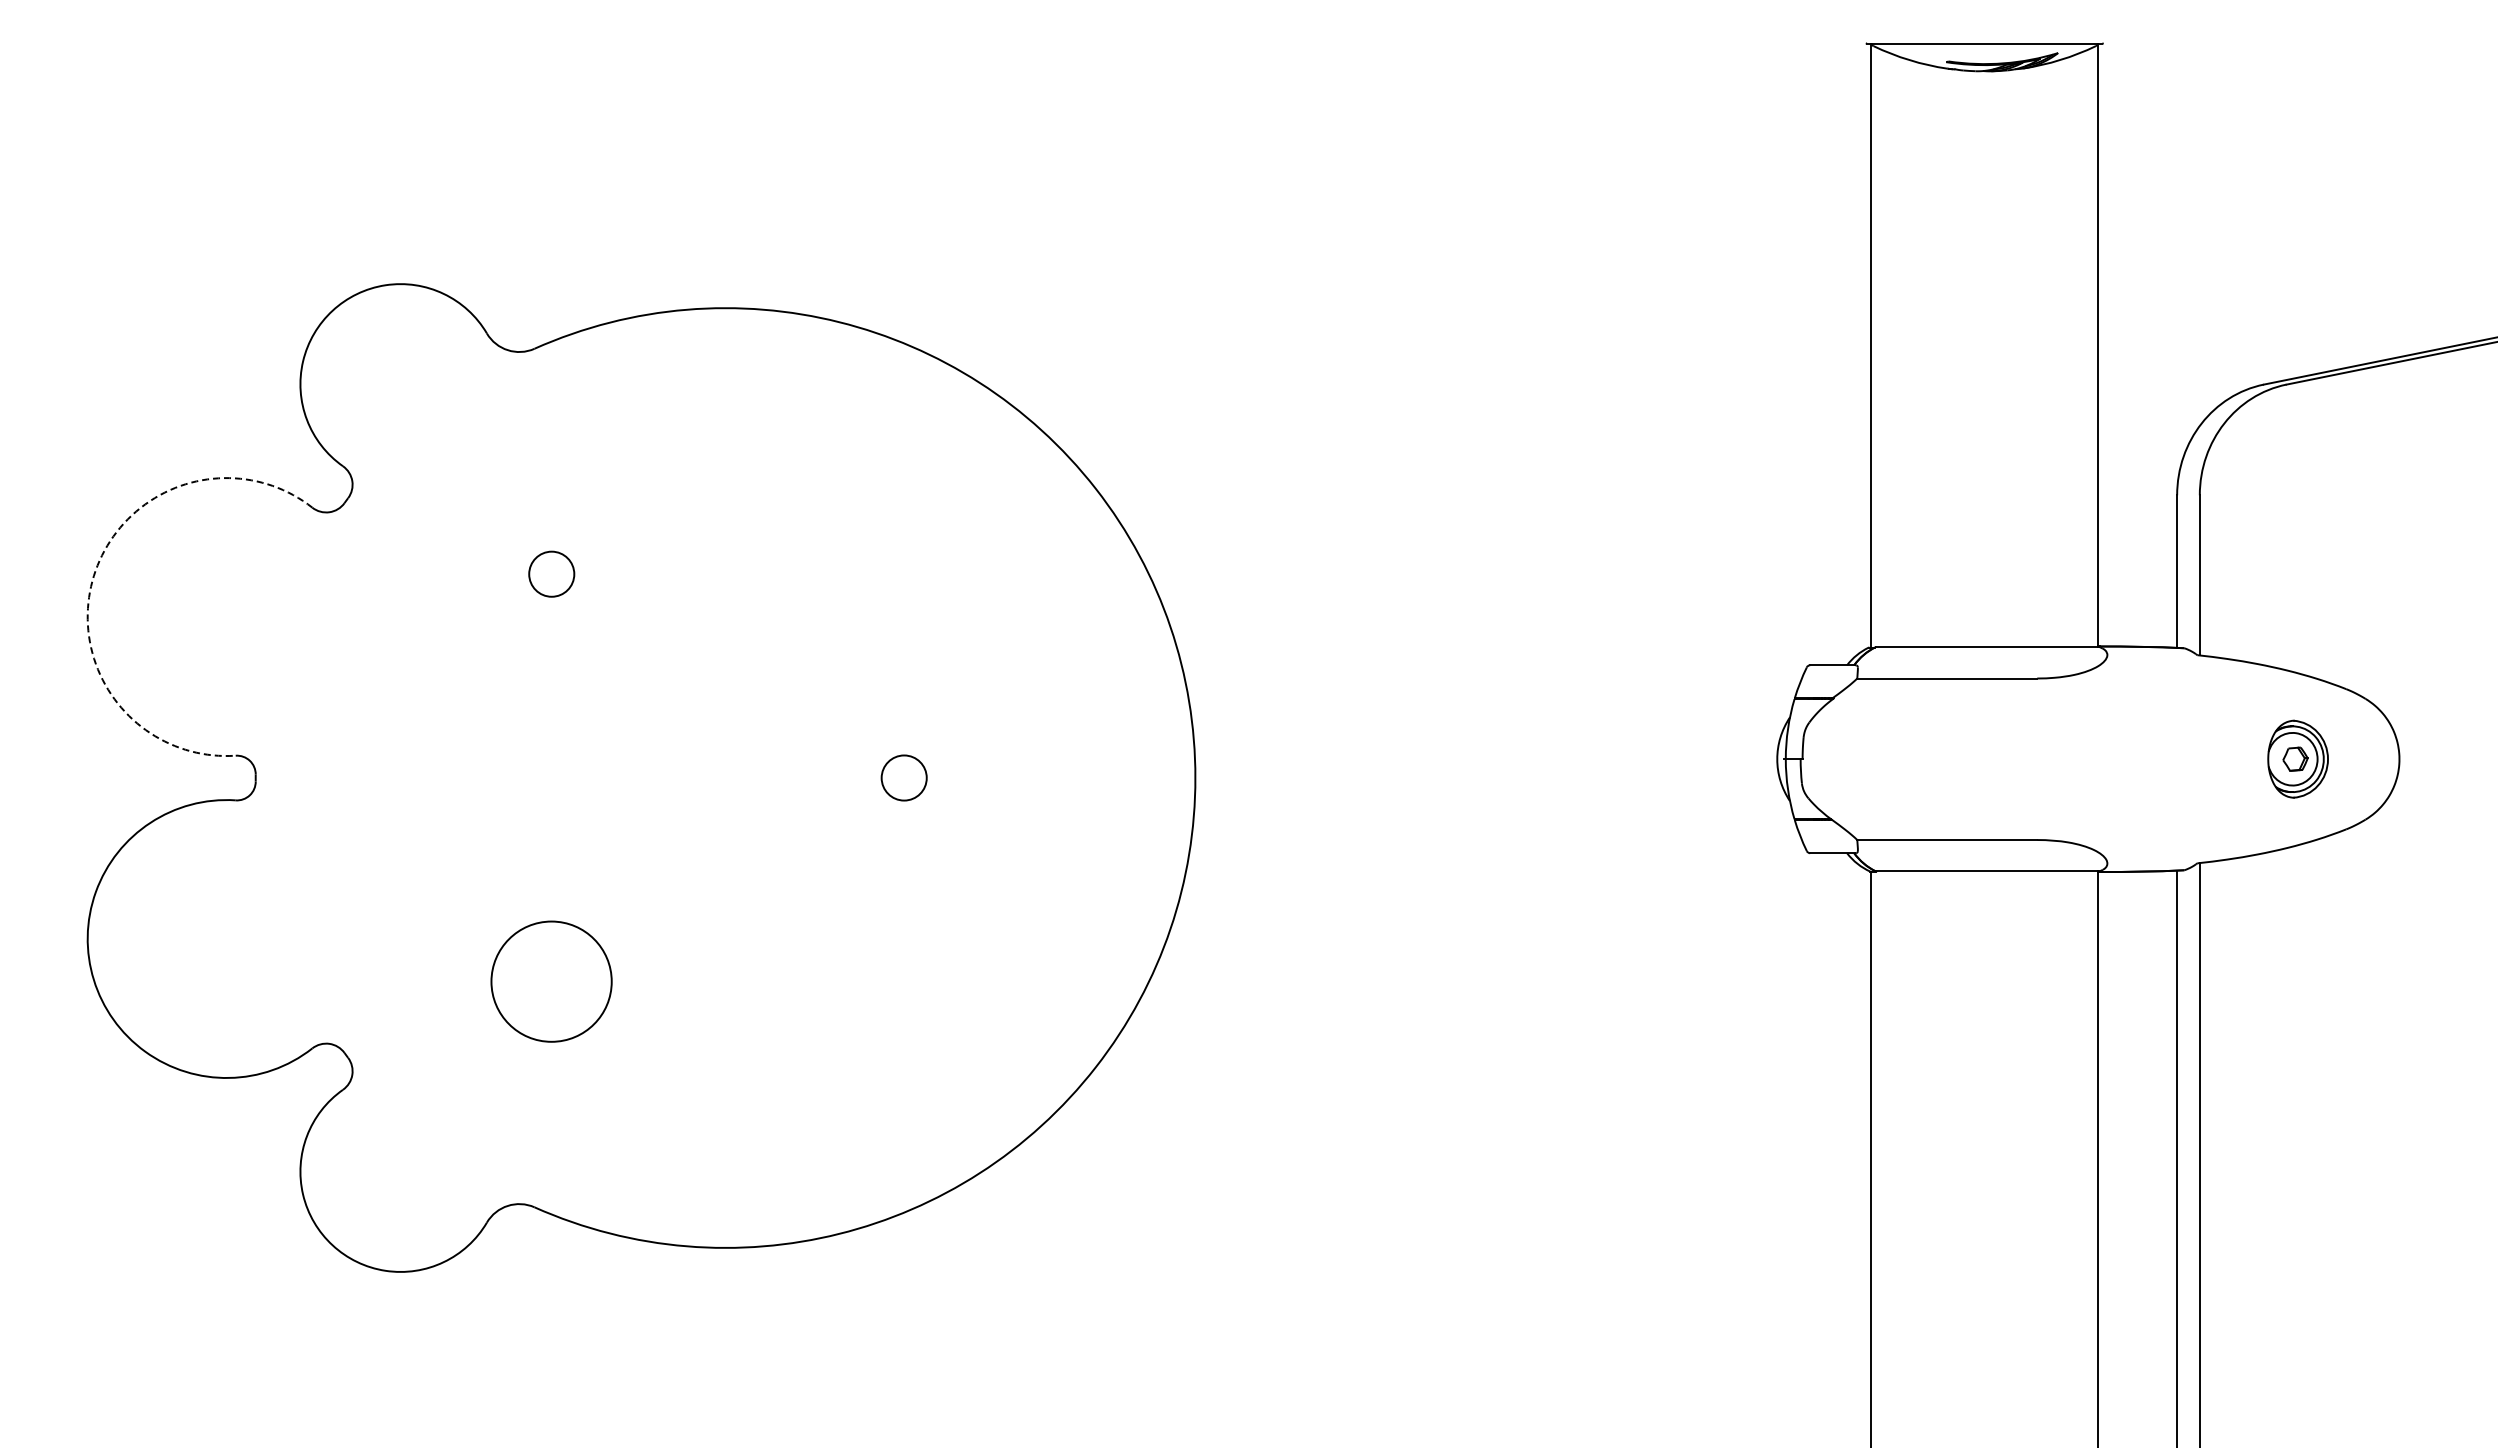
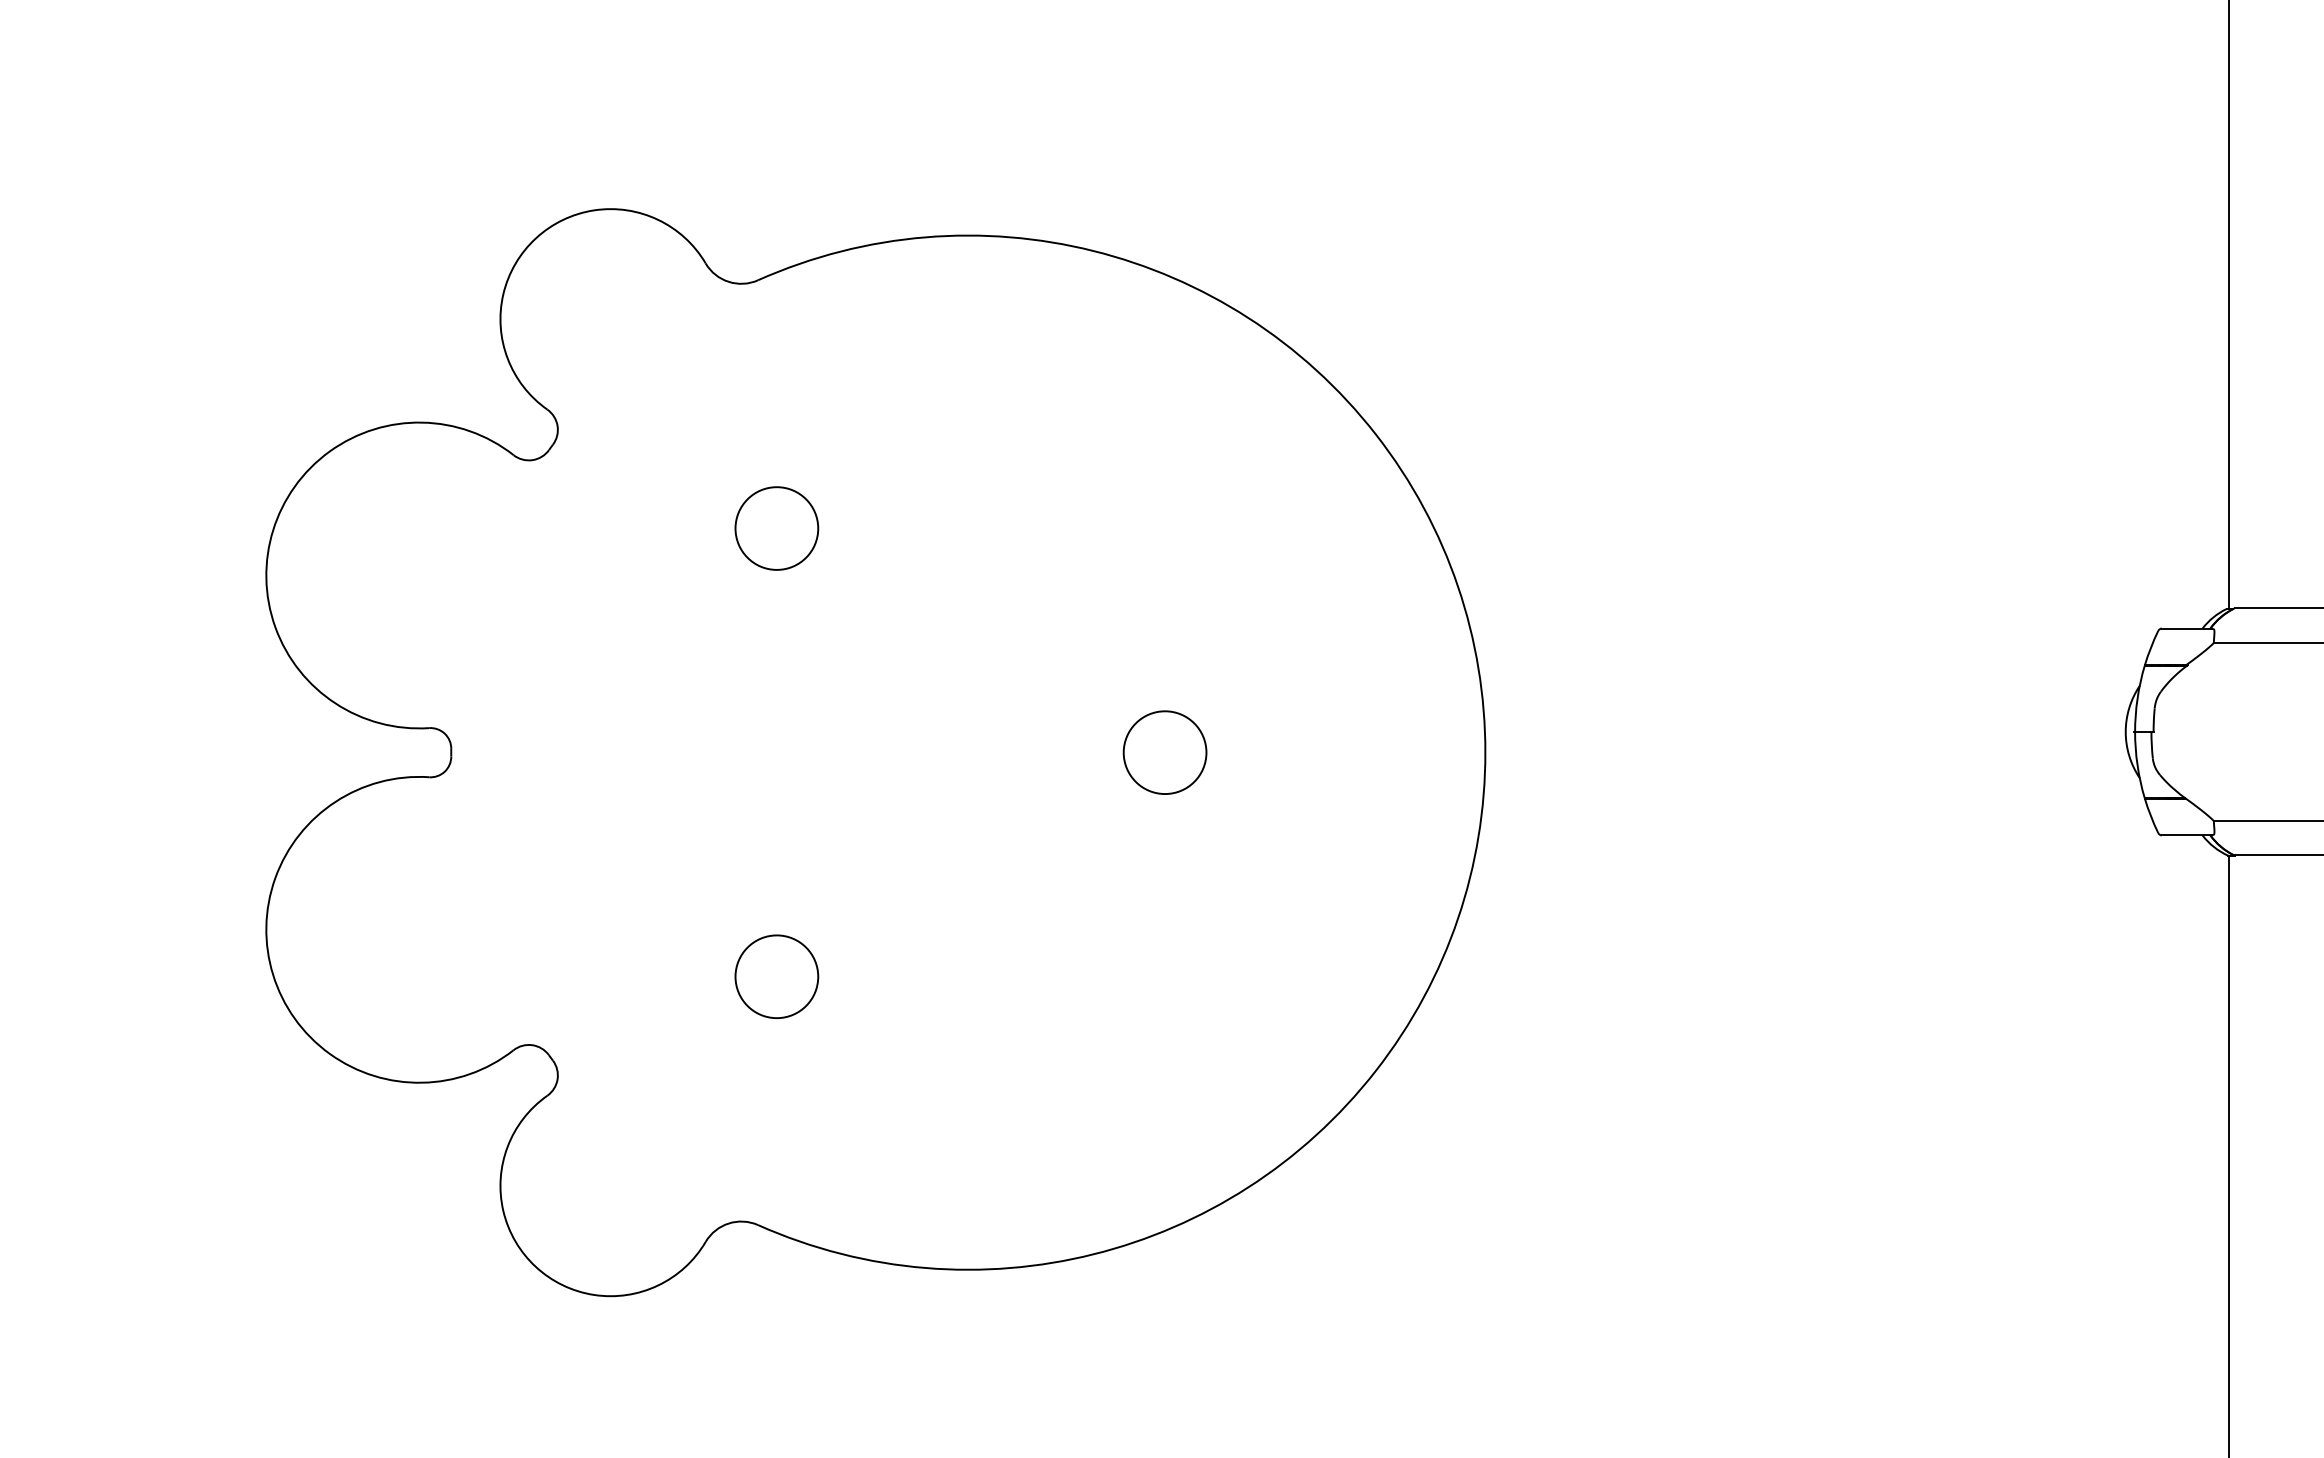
circle: (551, 573) -> (776, 527), size x1.67
arc: (93, 576) -> (272, 530), dashed -> solid
circle: (903, 777) -> (1164, 752), size x1.67
circle: (551, 981) -> (776, 976), size x0.62

